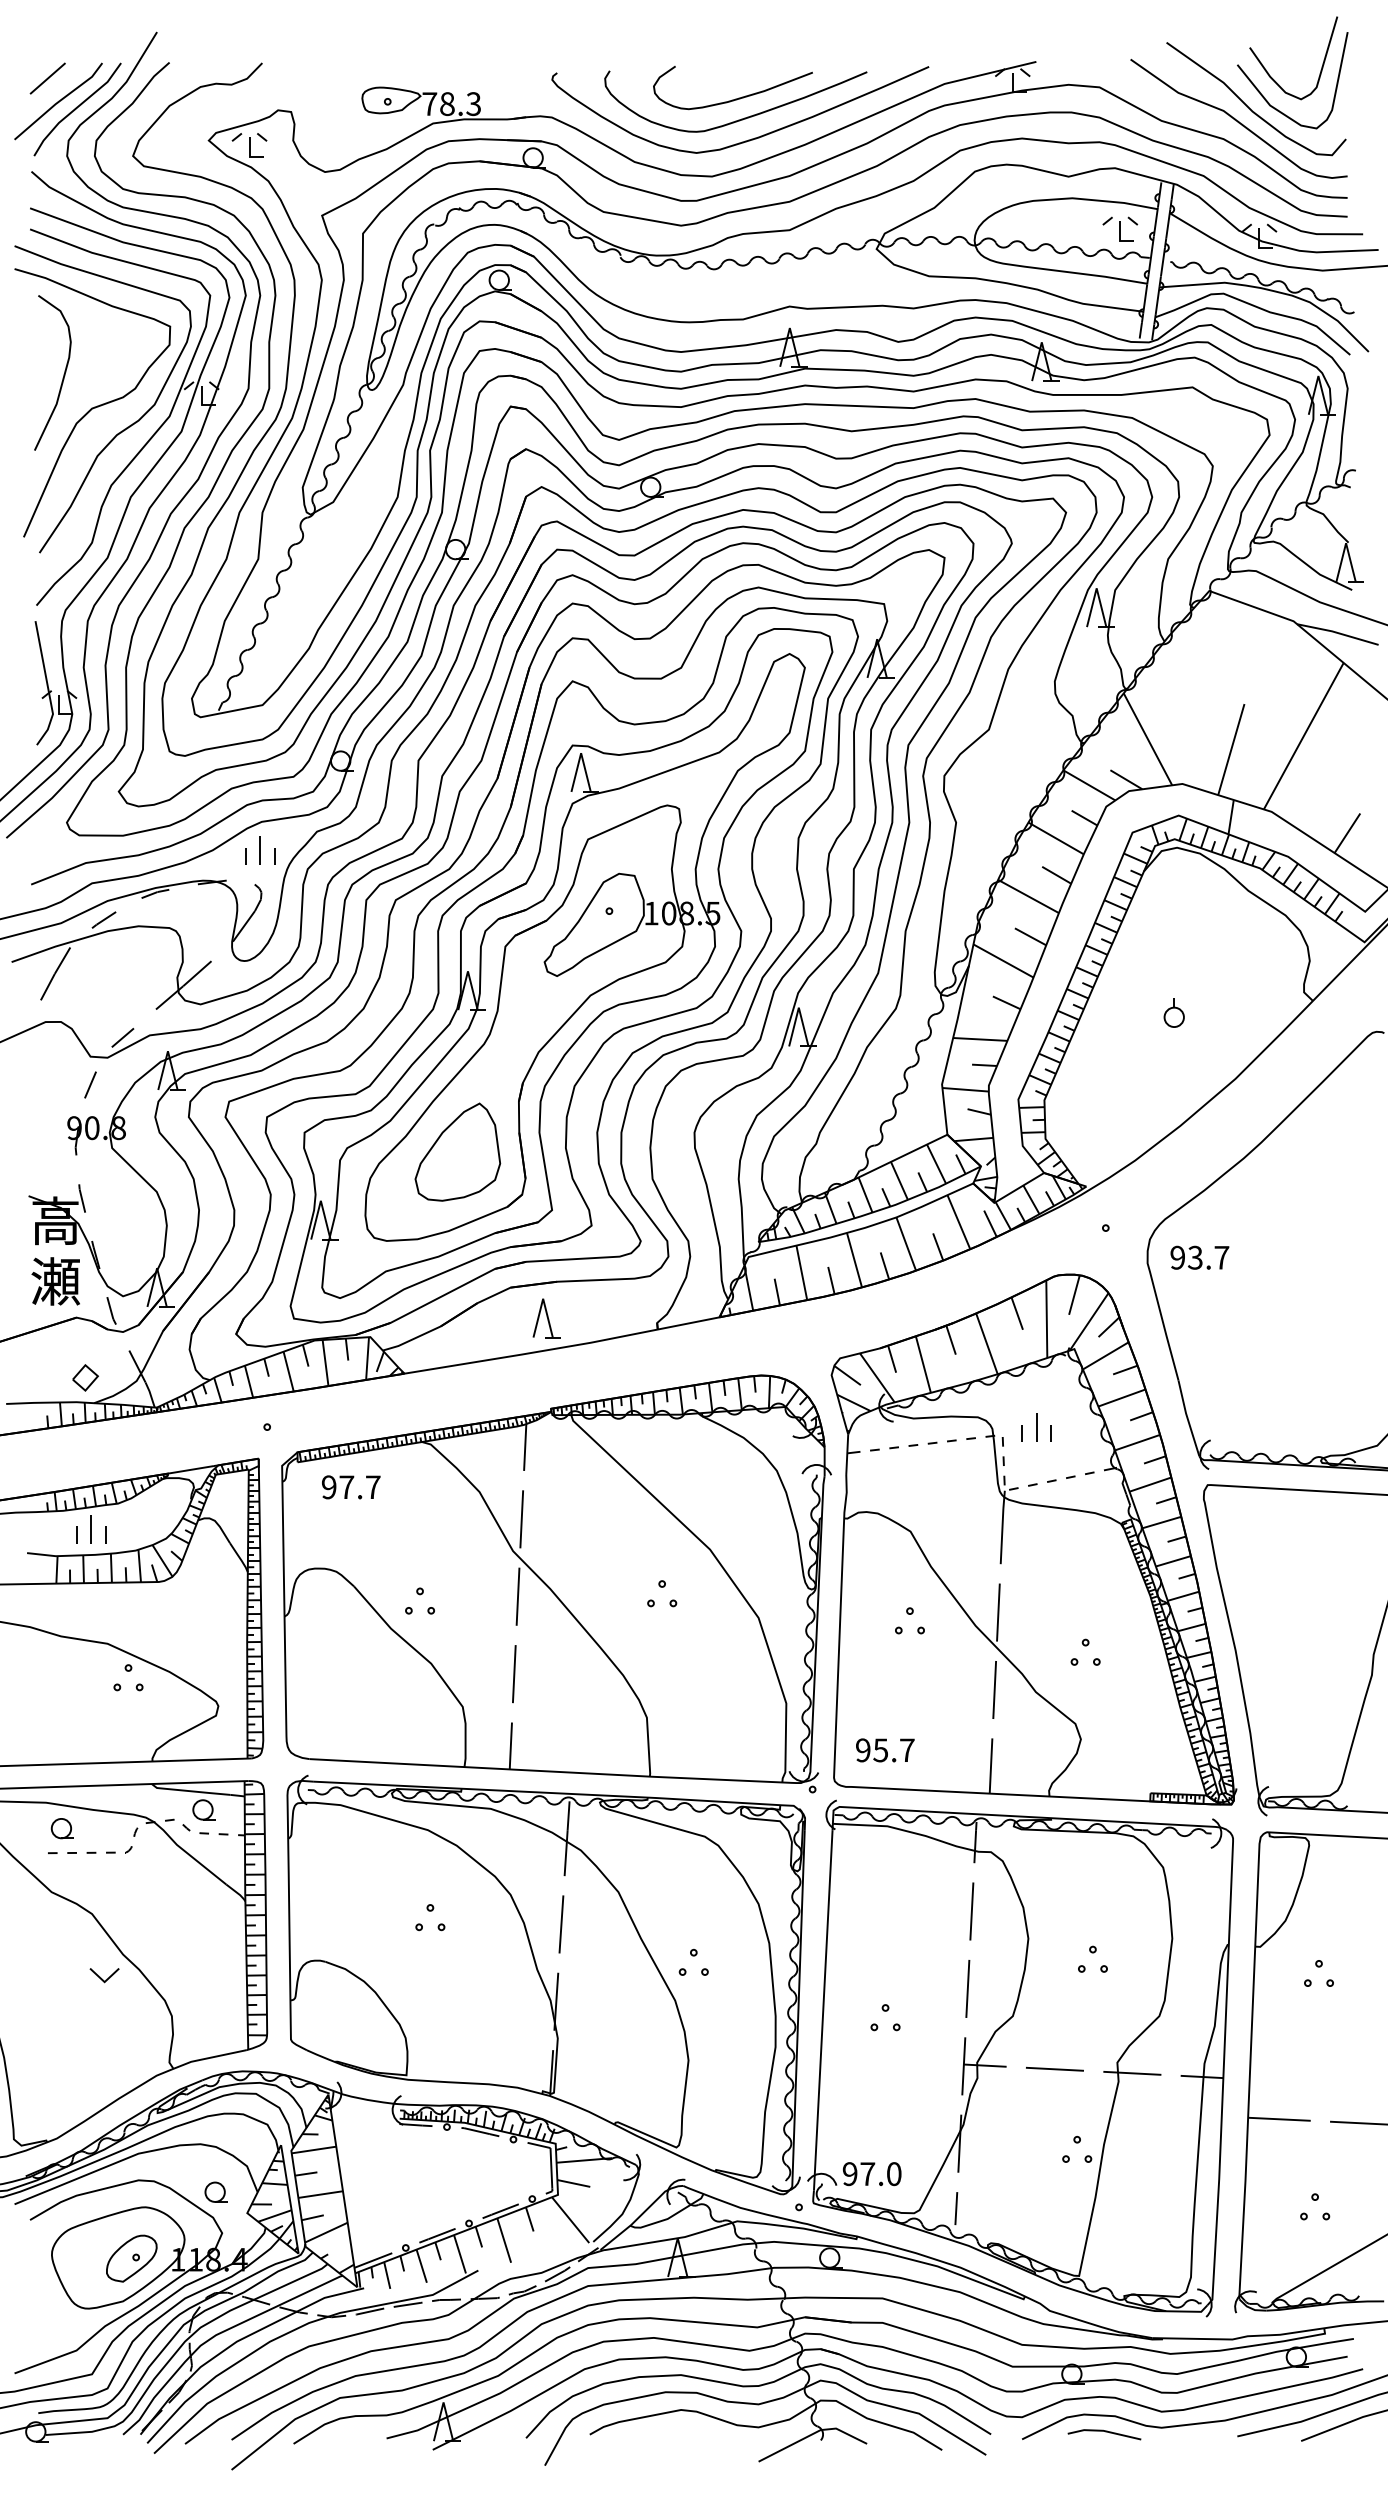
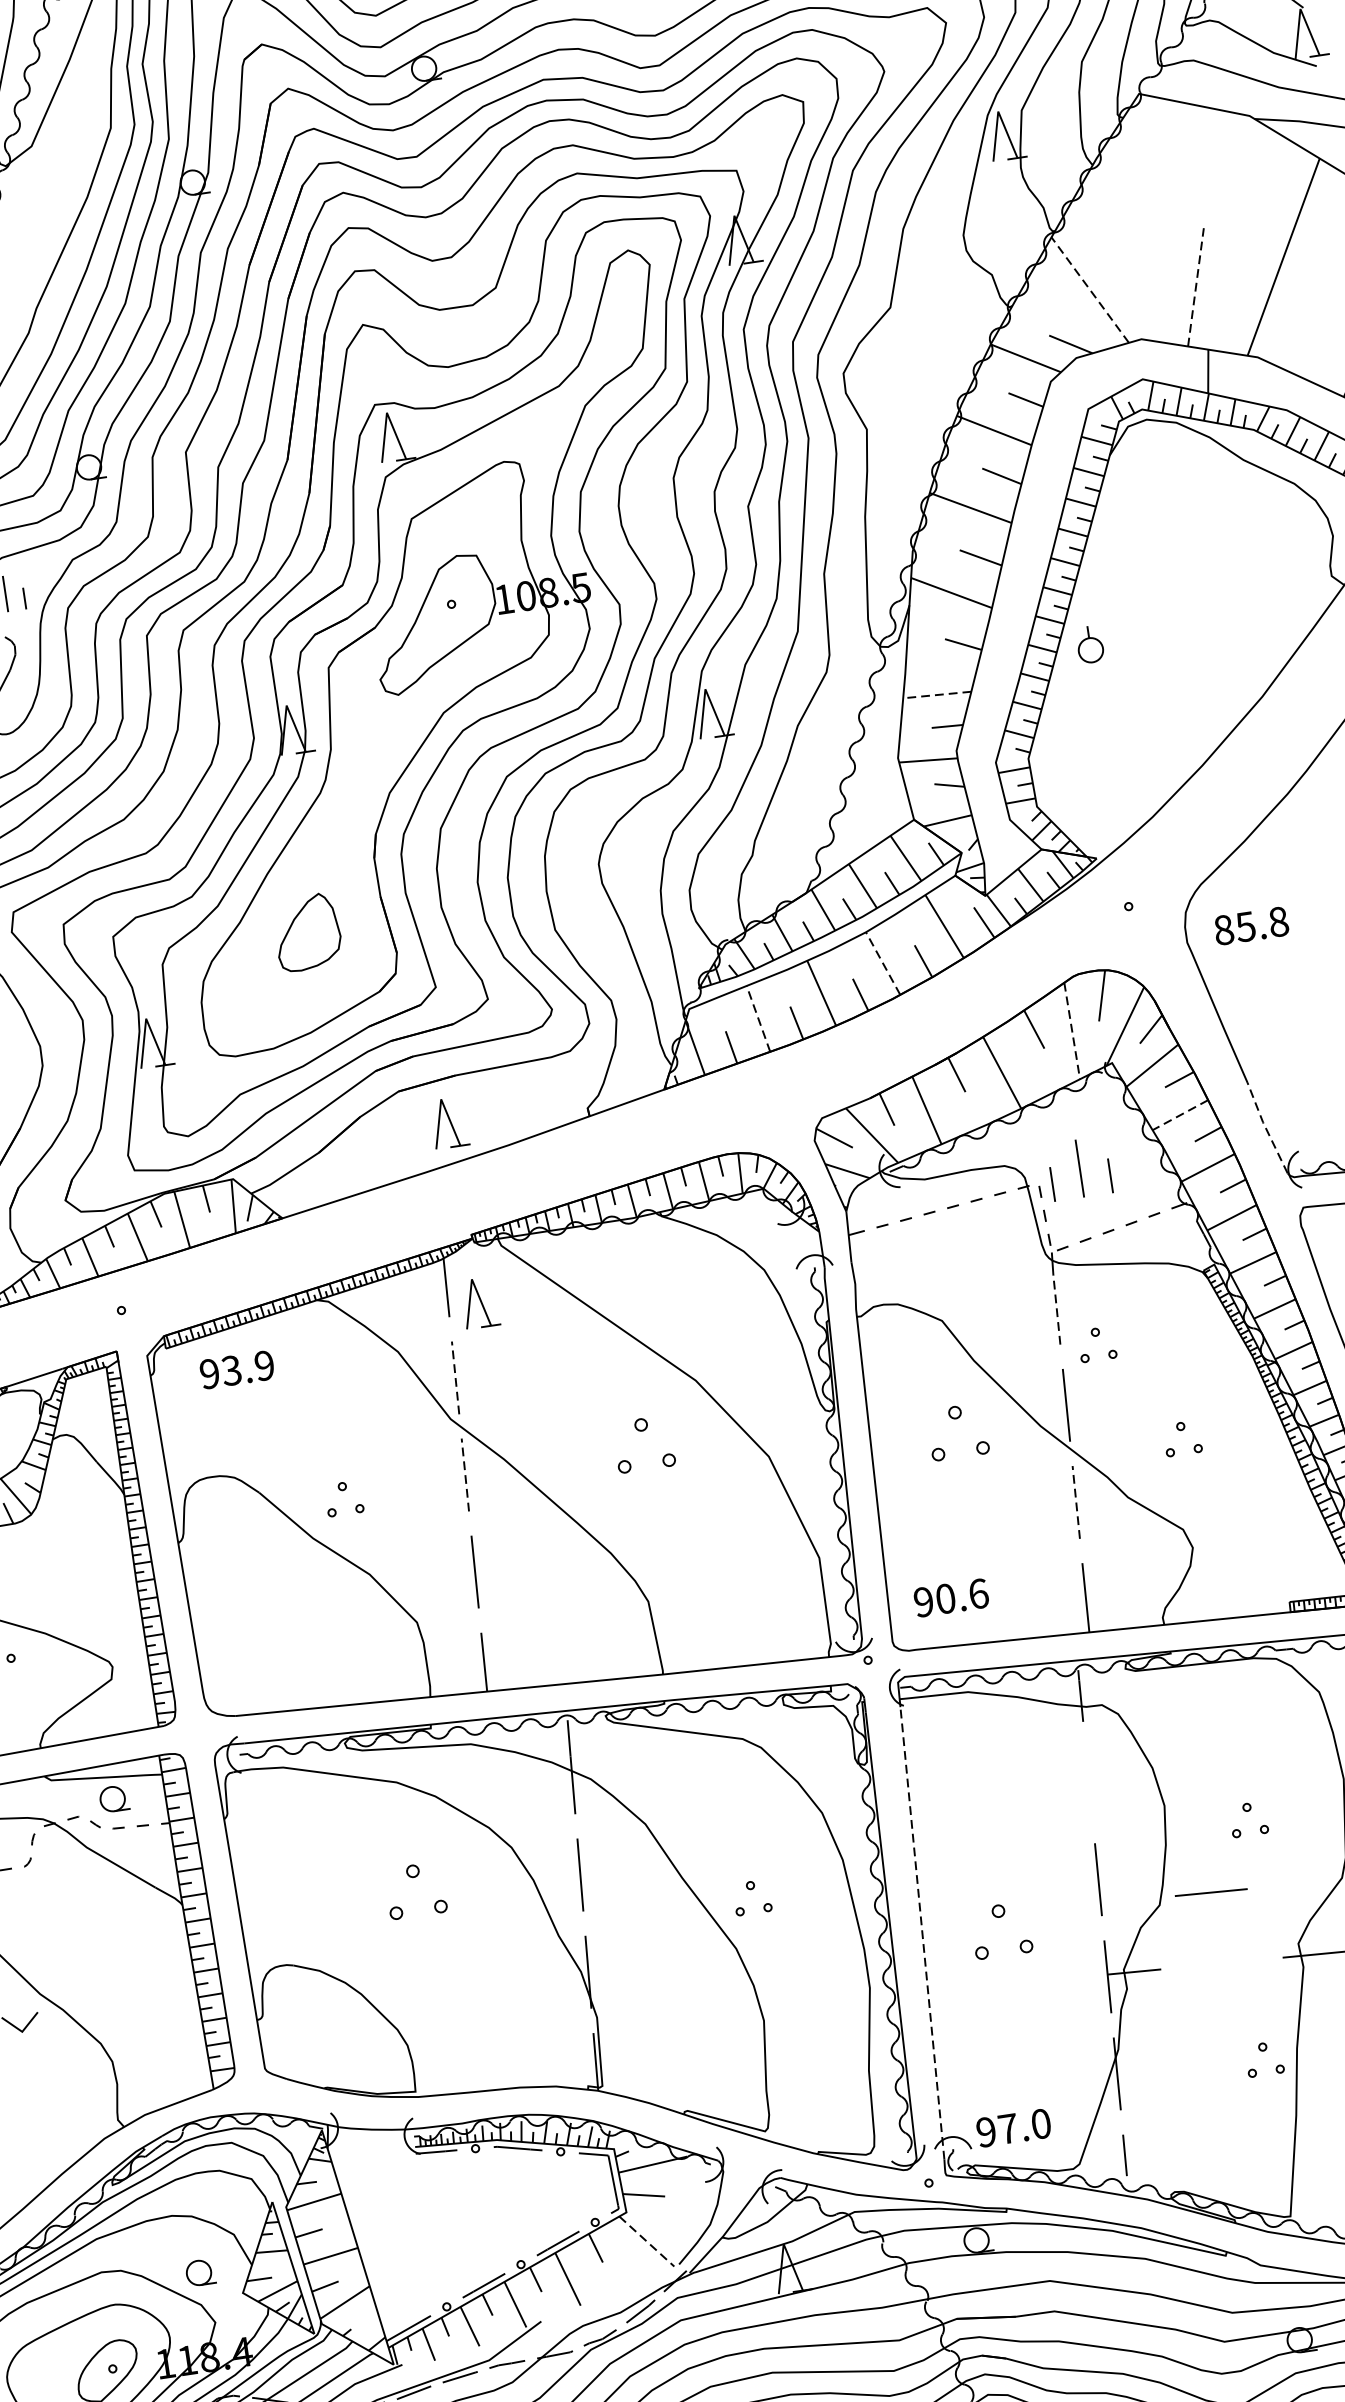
line: (1147, 739) -> (1089, 290), solid -> dashed
line: (1231, 749) -> (1196, 287), solid -> dashed
part: (1173, 1012) -> (1089, 644), moved
line: (979, 1039) -> (936, 695), solid -> dashed
part: (457, 1151) -> (307, 931), size x0.6
line: (906, 1243) -> (883, 962), solid -> dashed
text: (1199, 1257) -> (1250, 925), 93.7 -> 85.8
line: (801, 1272) -> (758, 1018), solid -> dashed
line: (1046, 1319) -> (1071, 1031), solid -> dashed
line: (1121, 1398) -> (1179, 1115), solid -> dashed
line: (1187, 1418) -> (1265, 1128), solid -> dashed
part: (1036, 1427) -> (1079, 1167), size x1.6
part: (549, 1463) -> (479, 1303), added
text: (359, 1487) -> (247, 1368), 97.7 -> 93.9
line: (521, 1518) -> (455, 1376), solid -> dashed
line: (1002, 1536) -> (1057, 1309), solid -> dashed
part: (1029, 1567) -> (1096, 1343), added
part: (662, 1593) -> (644, 1444), size x1.6
line: (518, 1596) -> (465, 1474), solid -> dashed
part: (909, 1620) -> (957, 1431), size x1.6
line: (994, 1689) -> (1075, 1501), solid -> dashed
text: (893, 1750) -> (961, 1596), 95.7 -> 90.6
line: (971, 1911) -> (1088, 1782), removed
part: (430, 1917) -> (416, 1890), size x1.6
line: (823, 2010) -> (922, 1933), solid -> dashed
part: (885, 2017) -> (1001, 1930), size x1.6
line: (1054, 2068) -> (1210, 1891), moved
line: (570, 2220) -> (646, 2242), solid -> dashed

